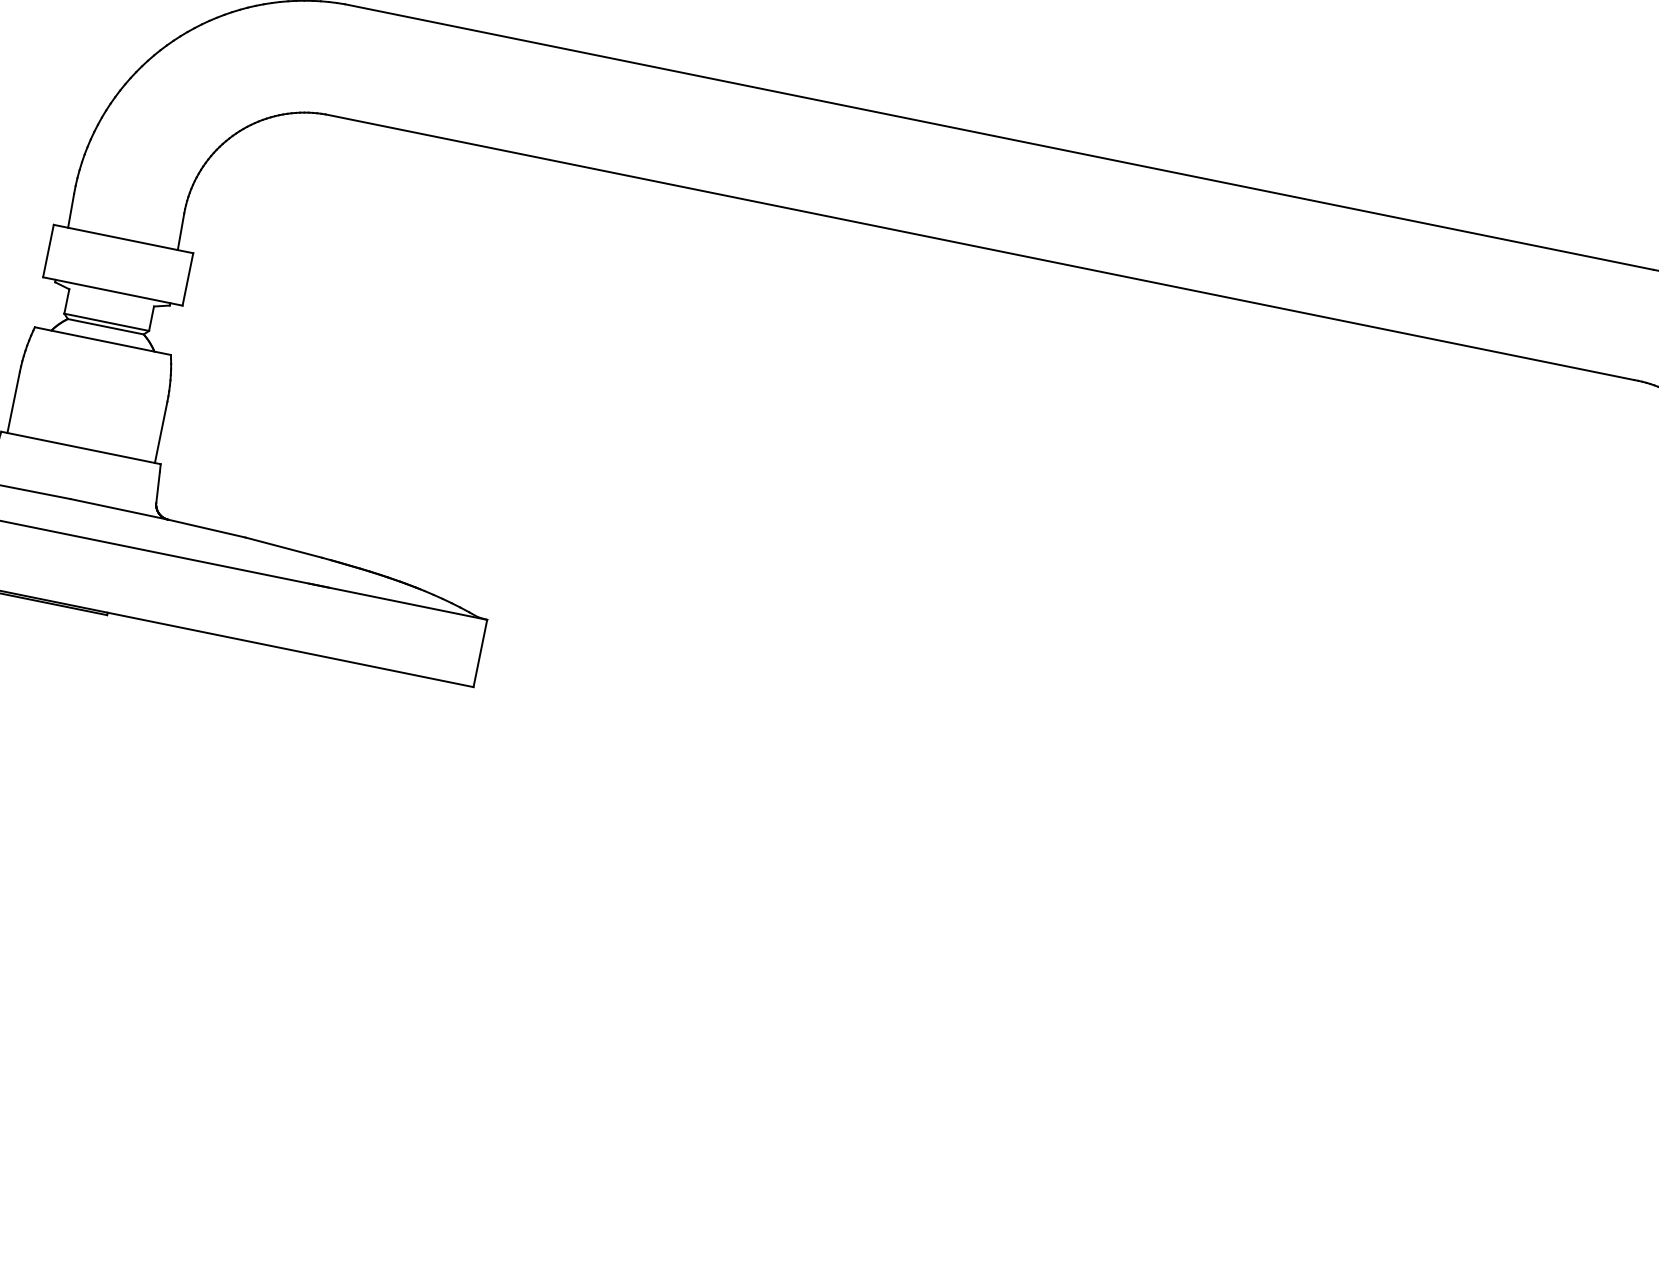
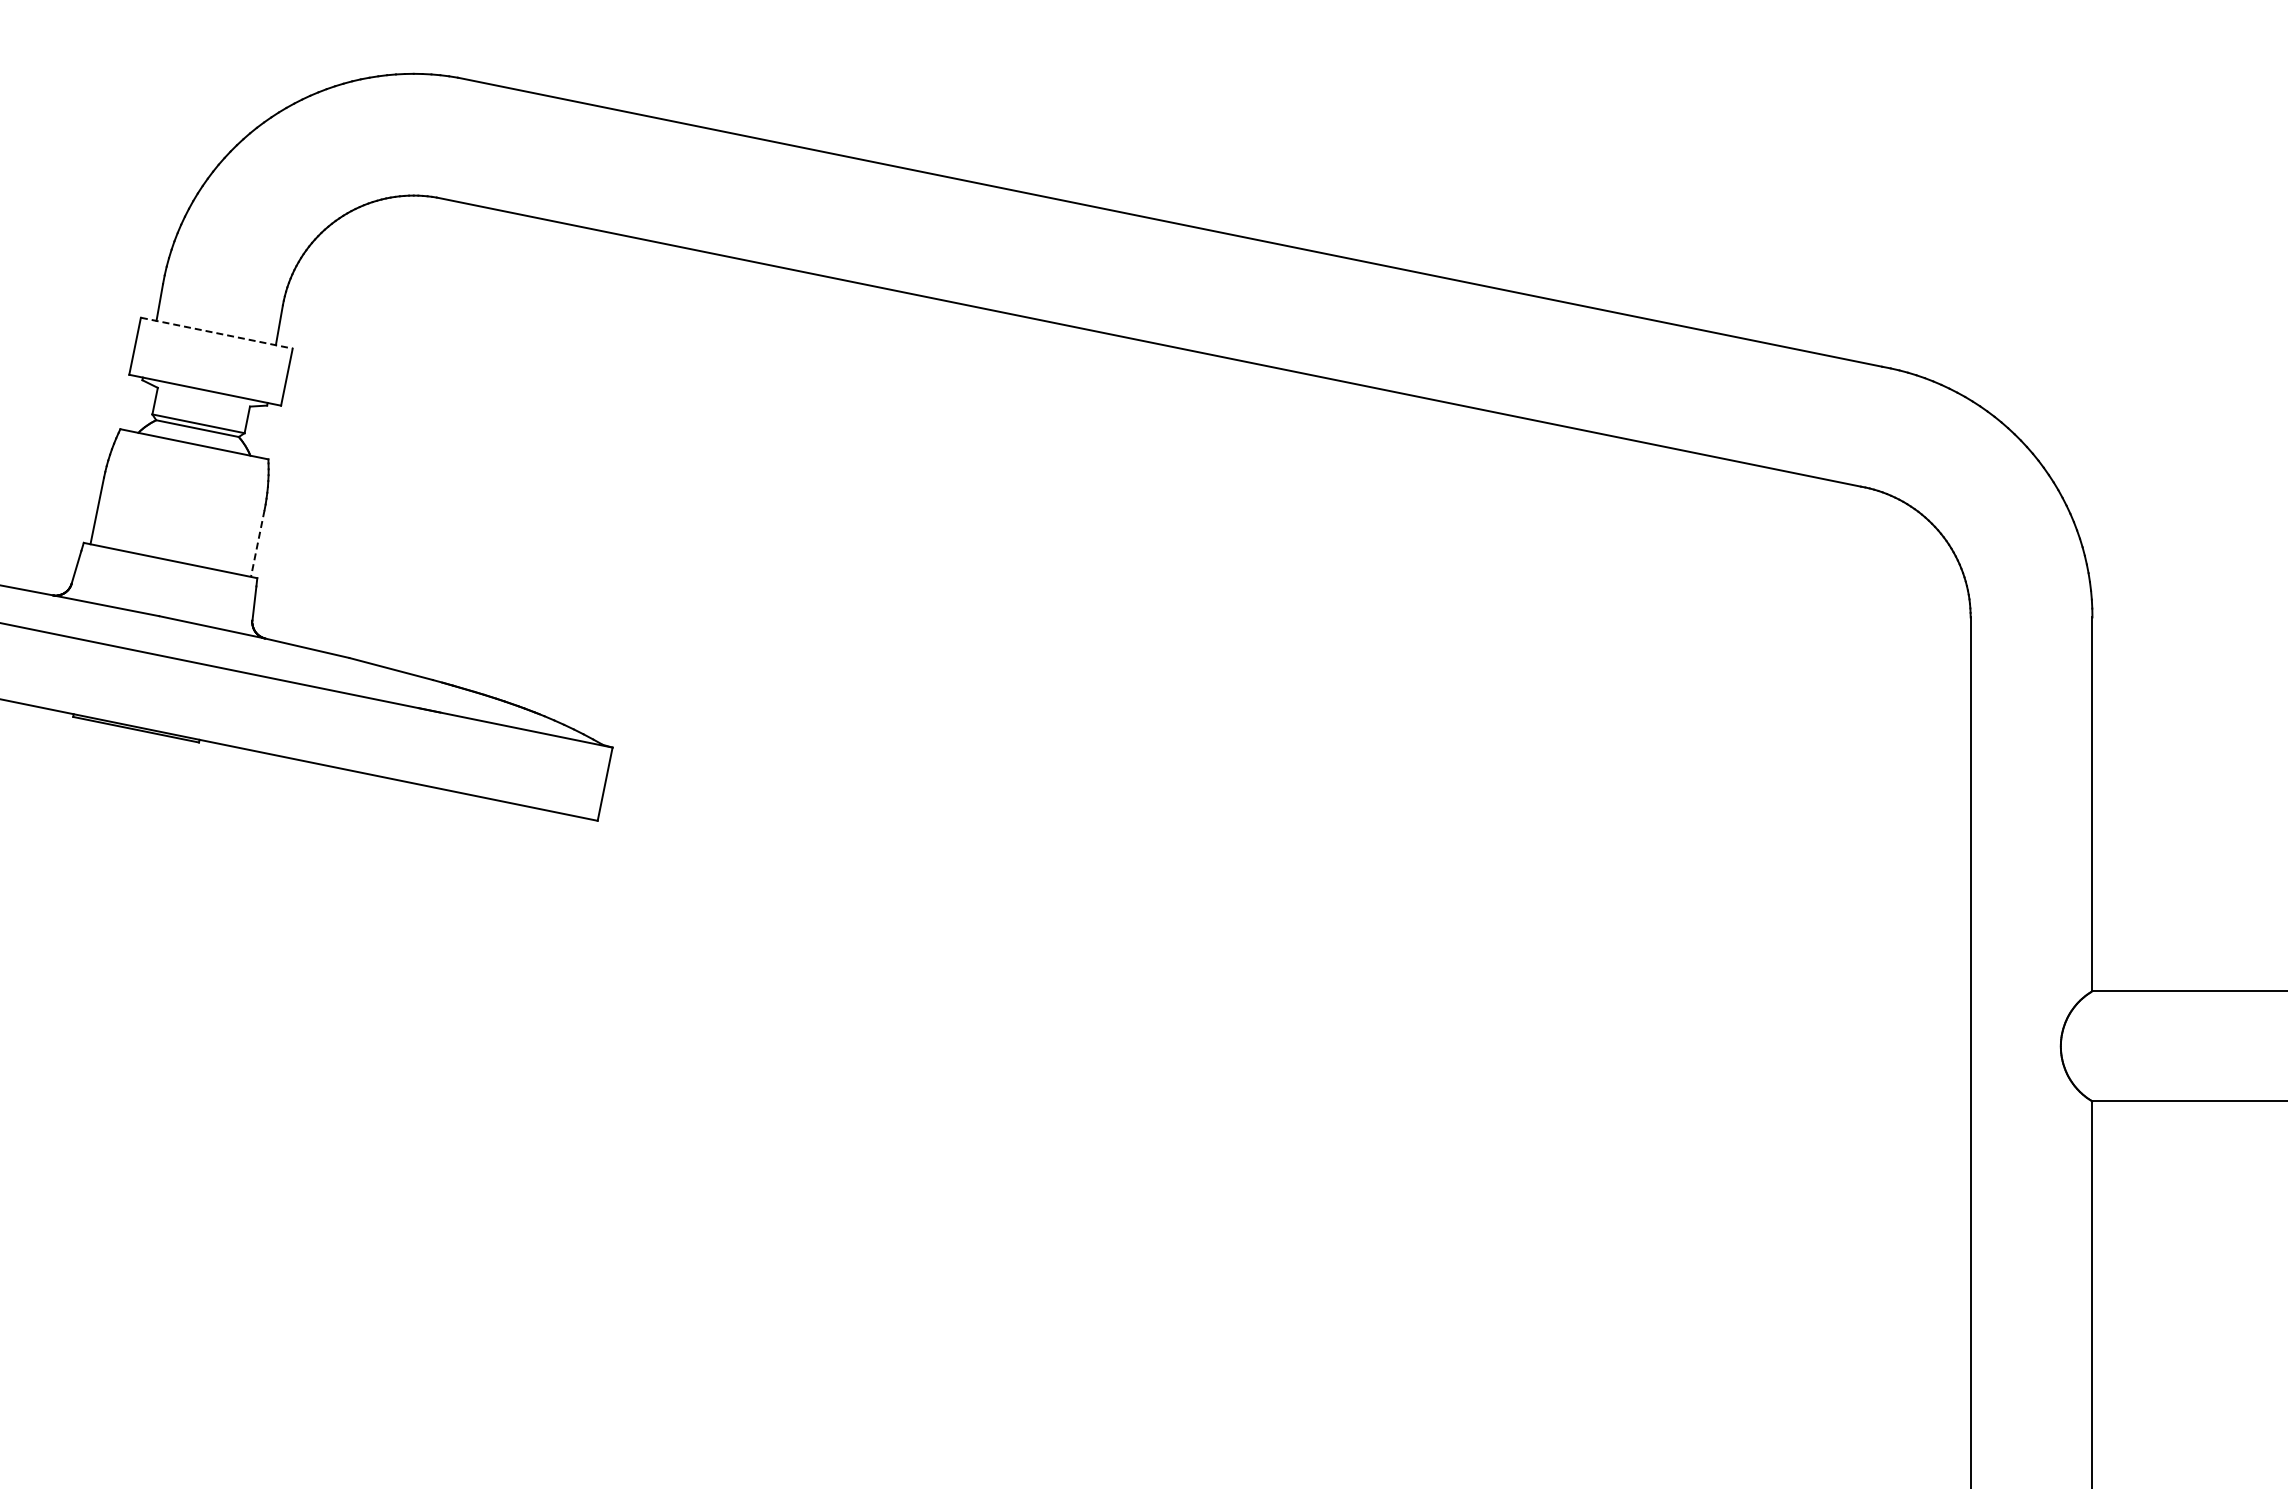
line: (124, 239) -> (217, 333), solid -> dashed
line: (160, 432) -> (257, 543), solid -> dashed

